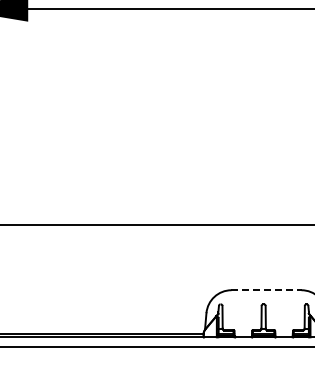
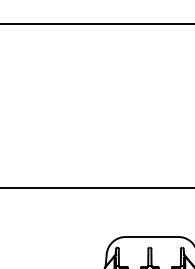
line: (266, 290) -> (152, 237), dashed -> solid

